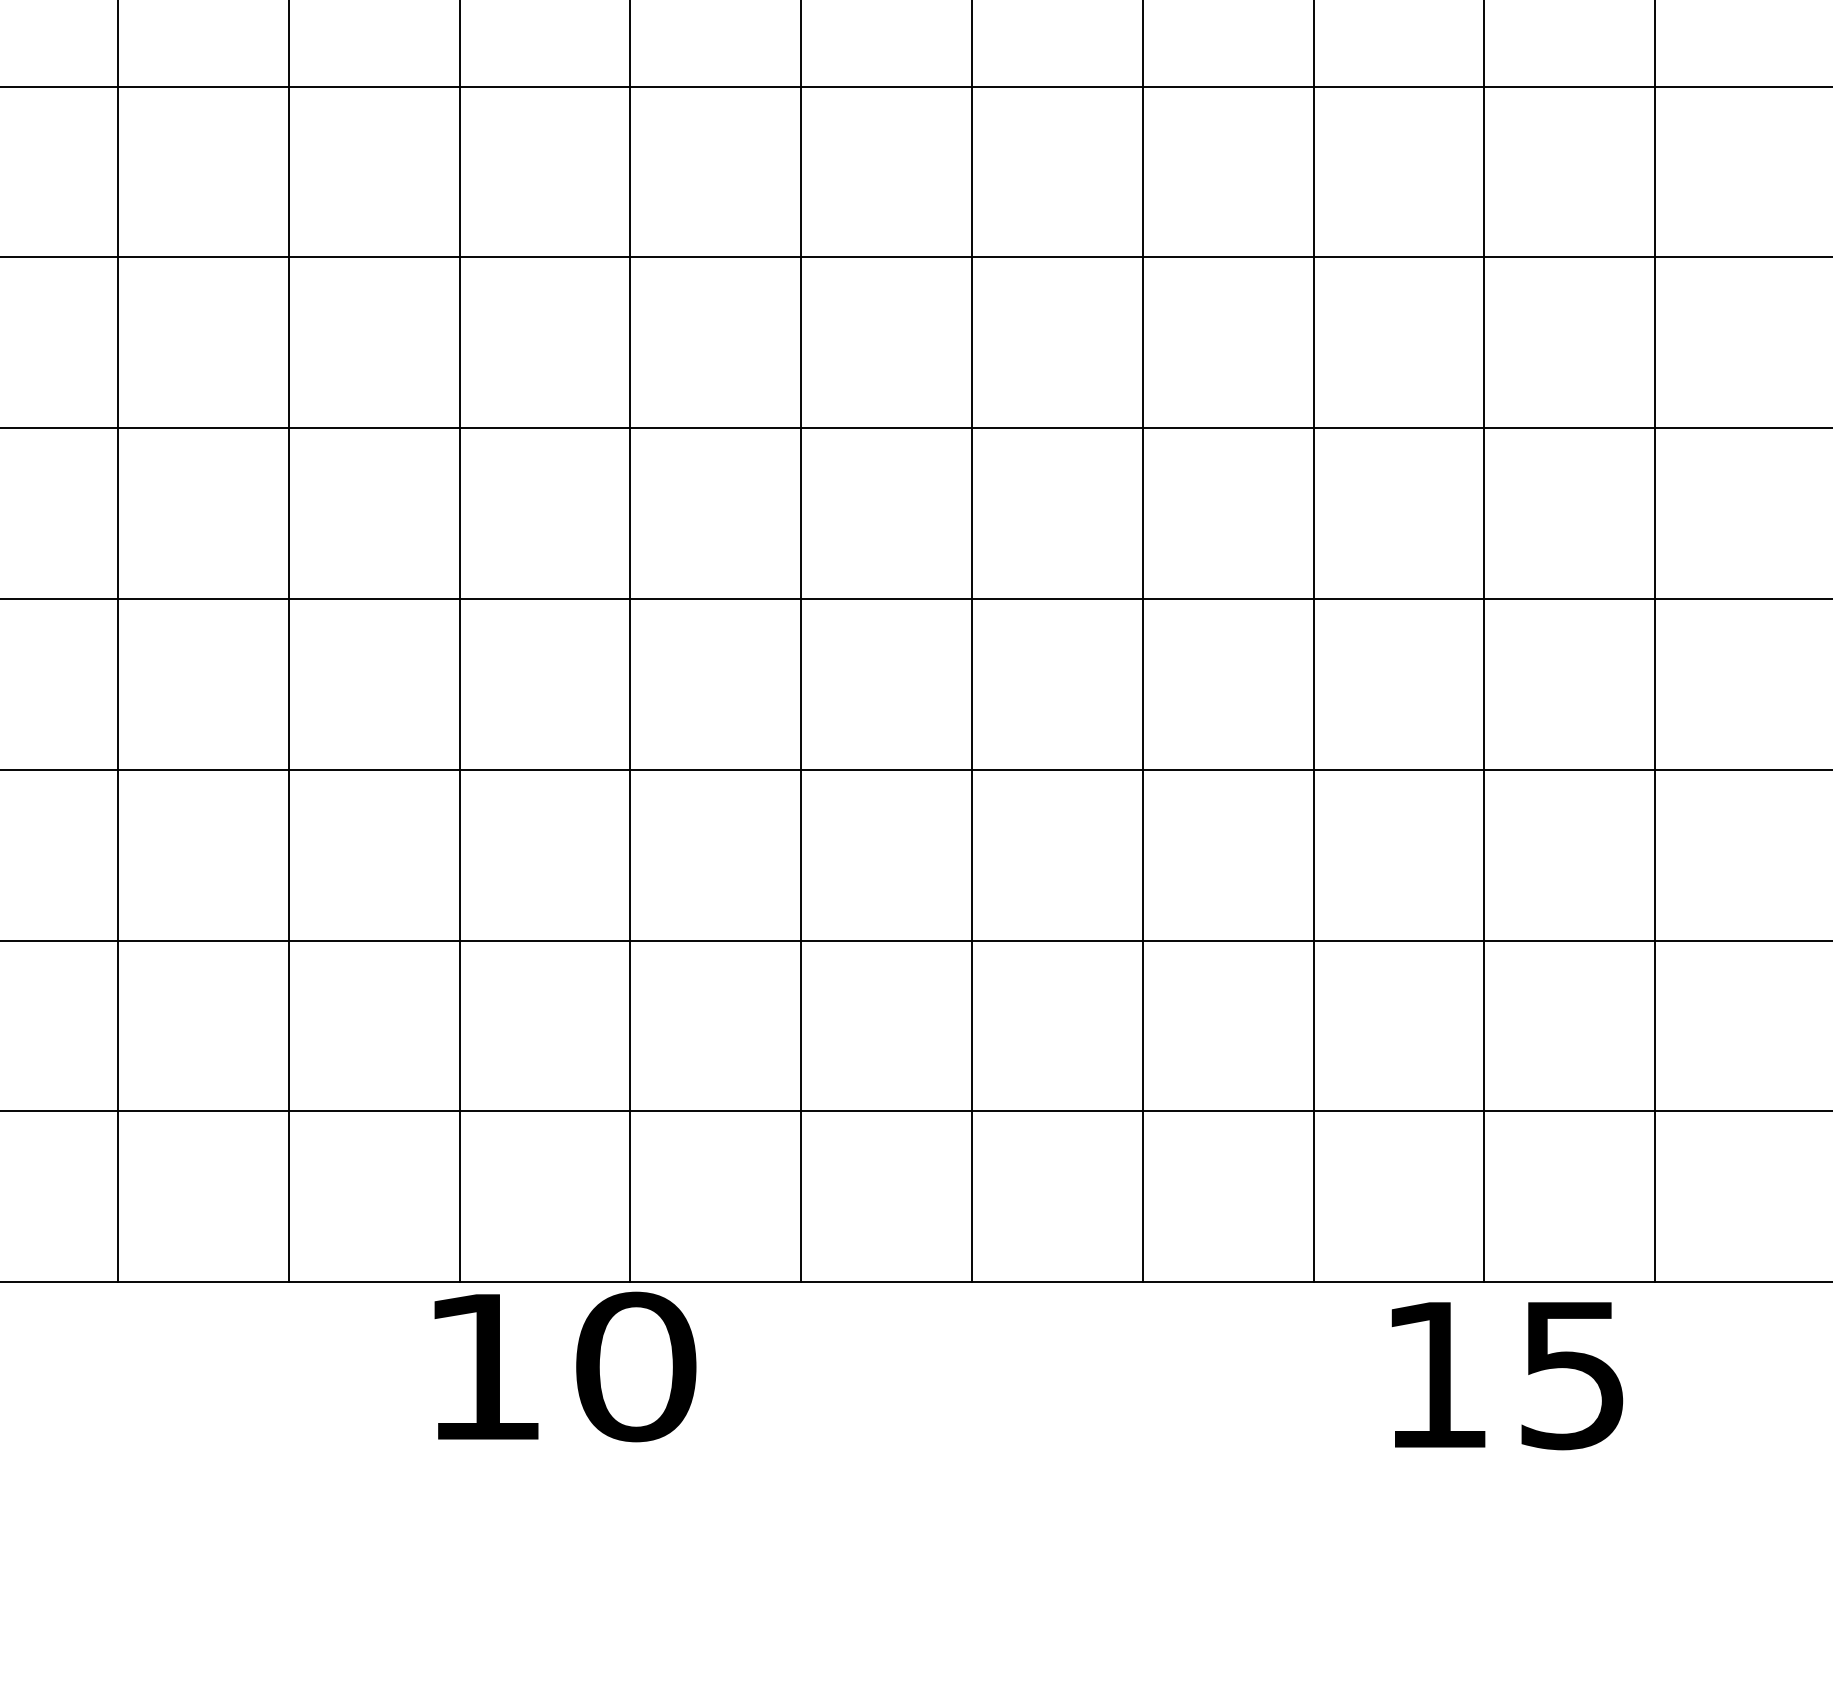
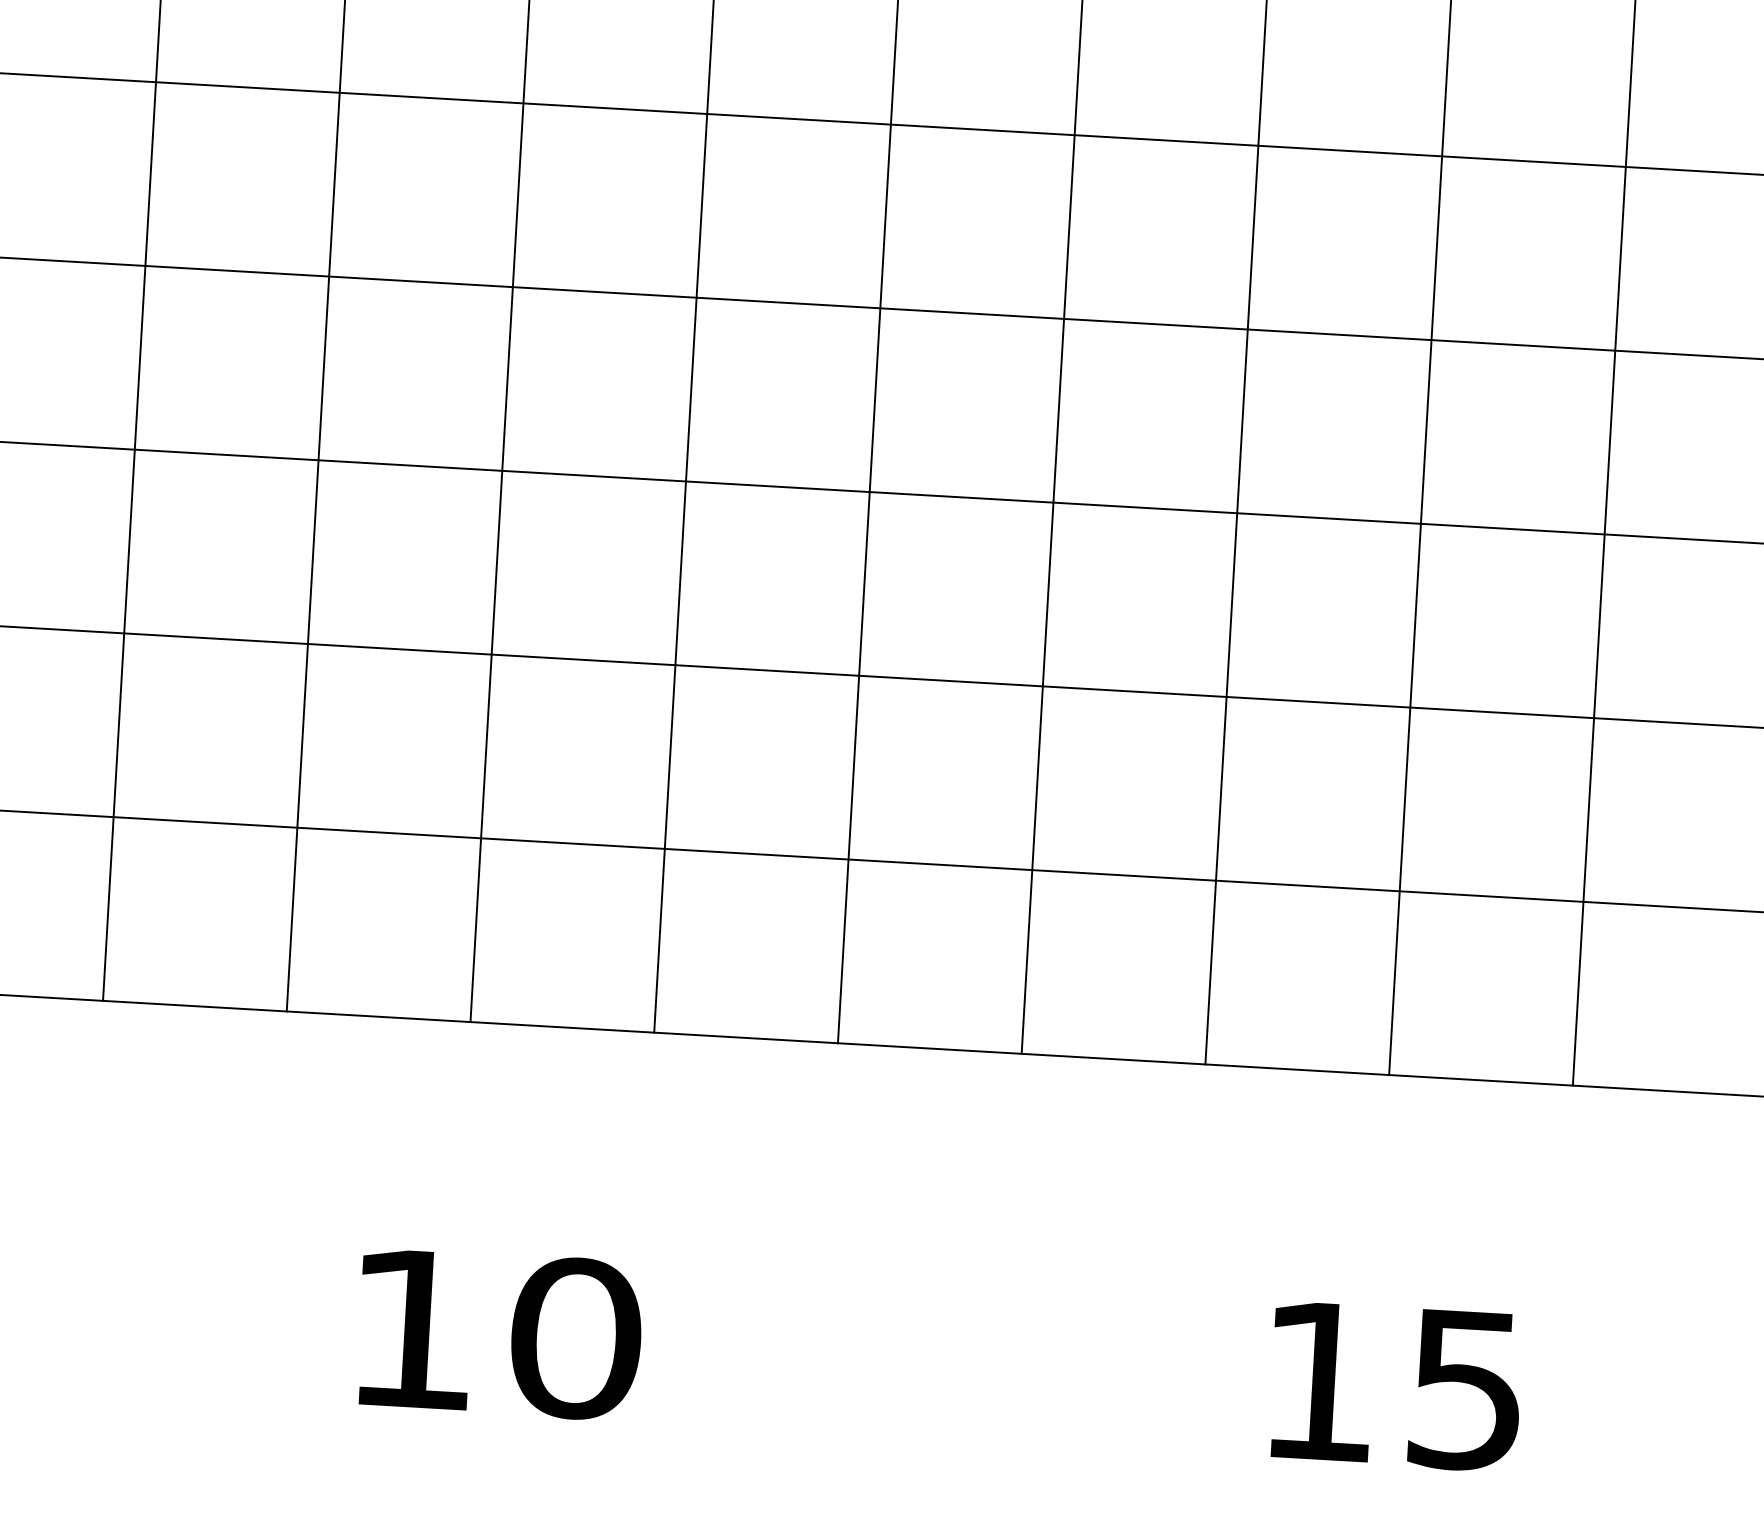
text: (565, 1366) -> (500, 1333), moved
text: (1507, 1376) -> (1396, 1387), moved

